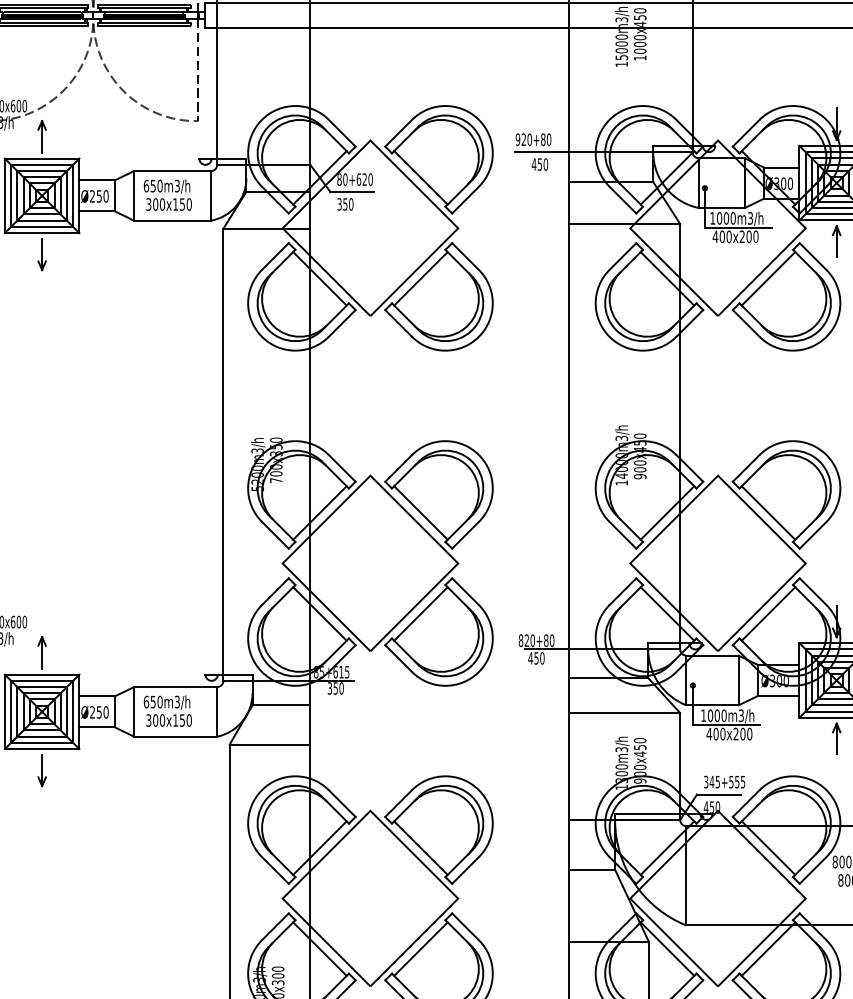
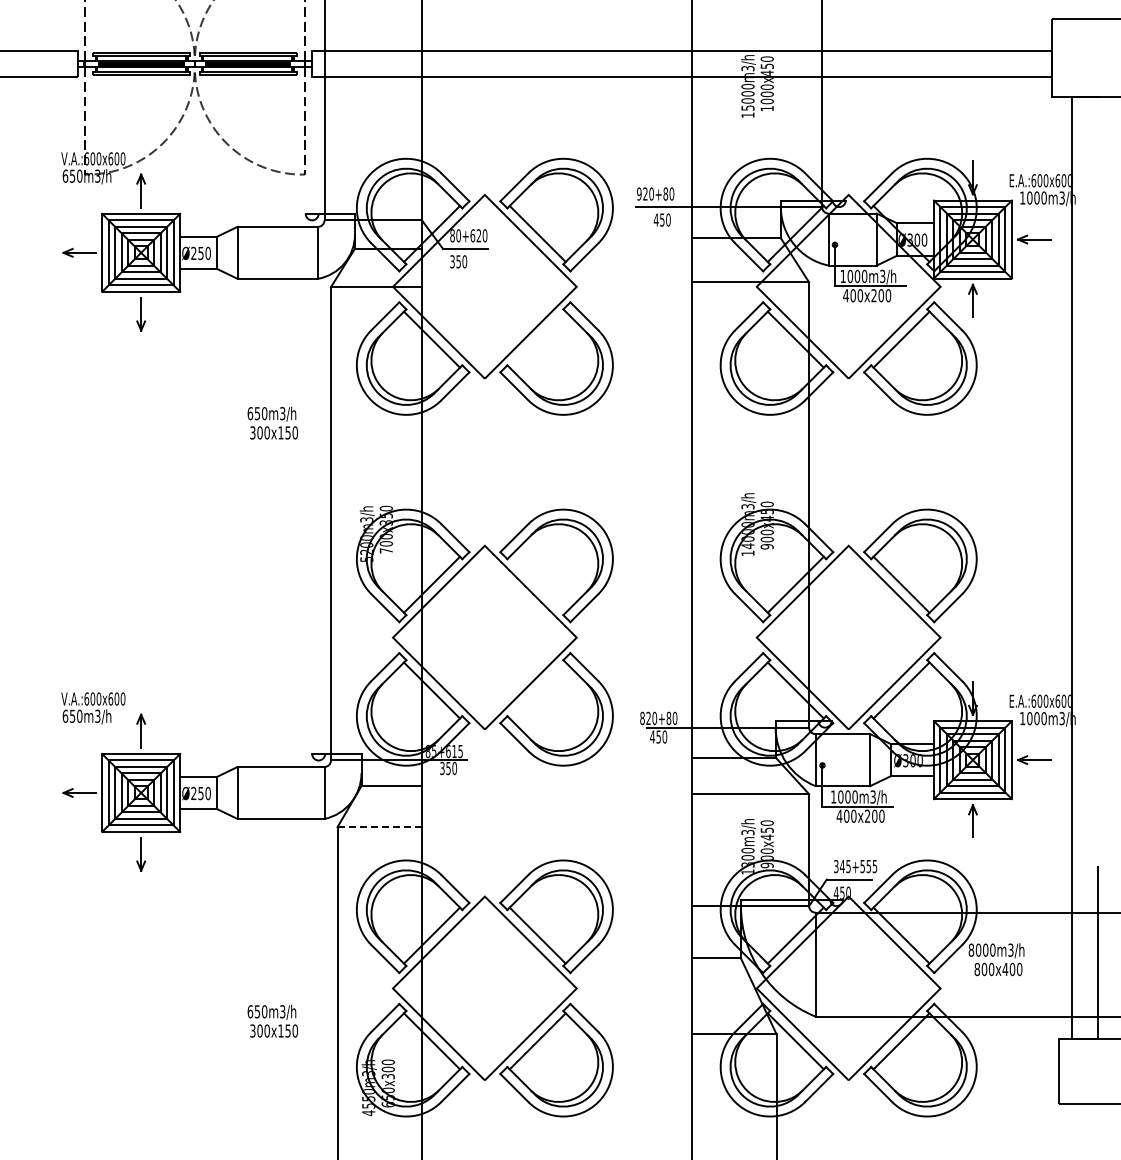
text: (167, 194) -> (272, 422), moved
line: (420, 278) -> (537, 339), removed
line: (420, 512) -> (537, 584), removed
line: (420, 613) -> (537, 690), removed
text: (167, 710) -> (272, 1020), moved
line: (270, 744) -> (380, 827), solid -> dashed

